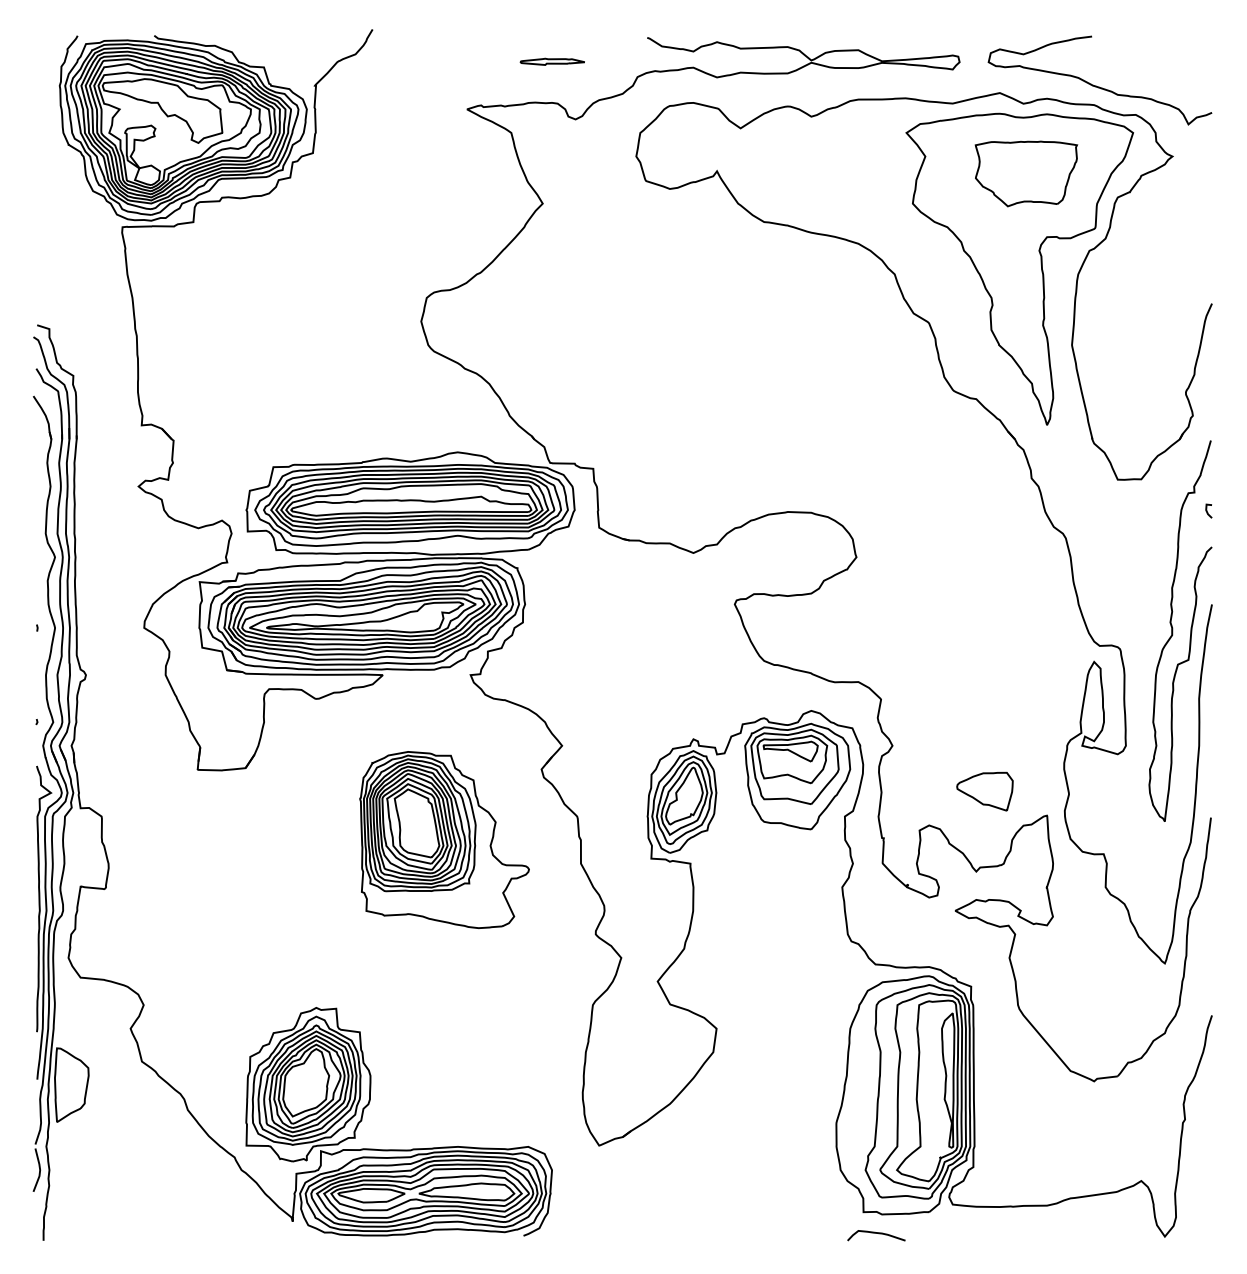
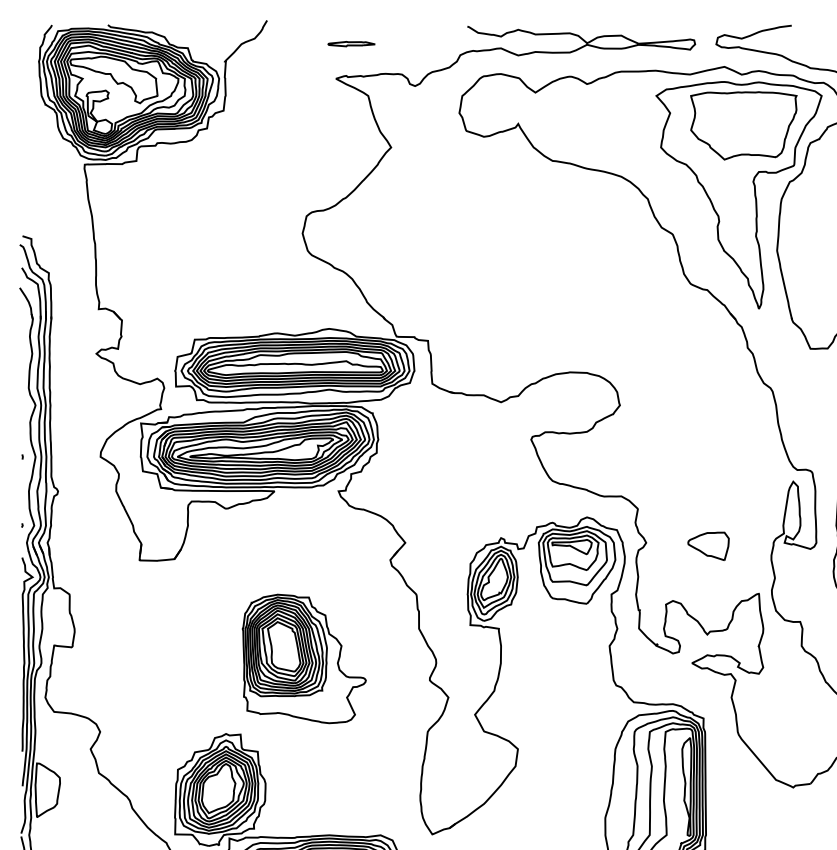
part: (551, 61) -> (350, 43), moved
part: (1026, 173) -> (743, 125), size x1.43
part: (984, 791) -> (708, 546), moved
part: (444, 839) -> (304, 658), moved

